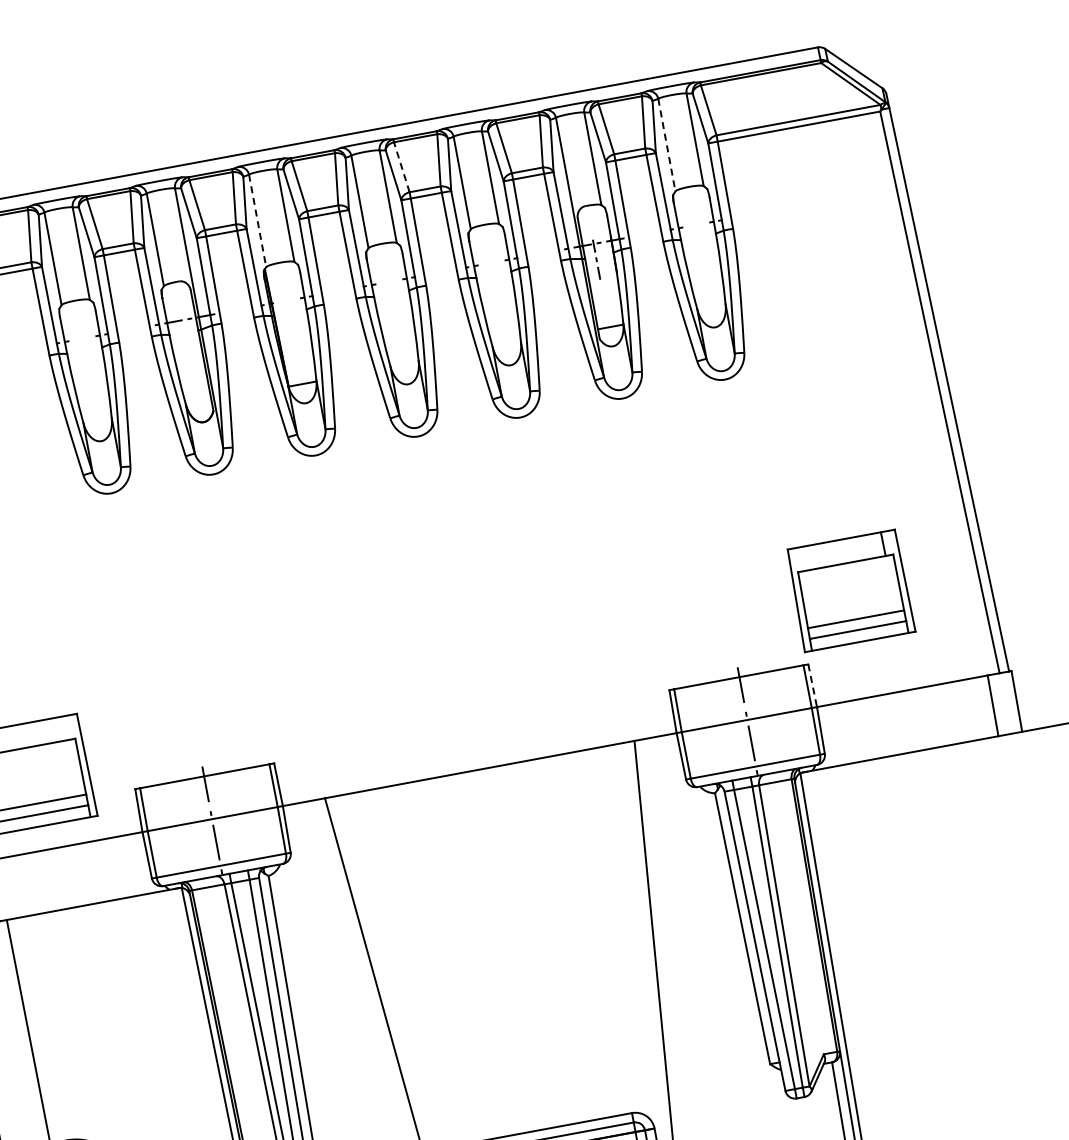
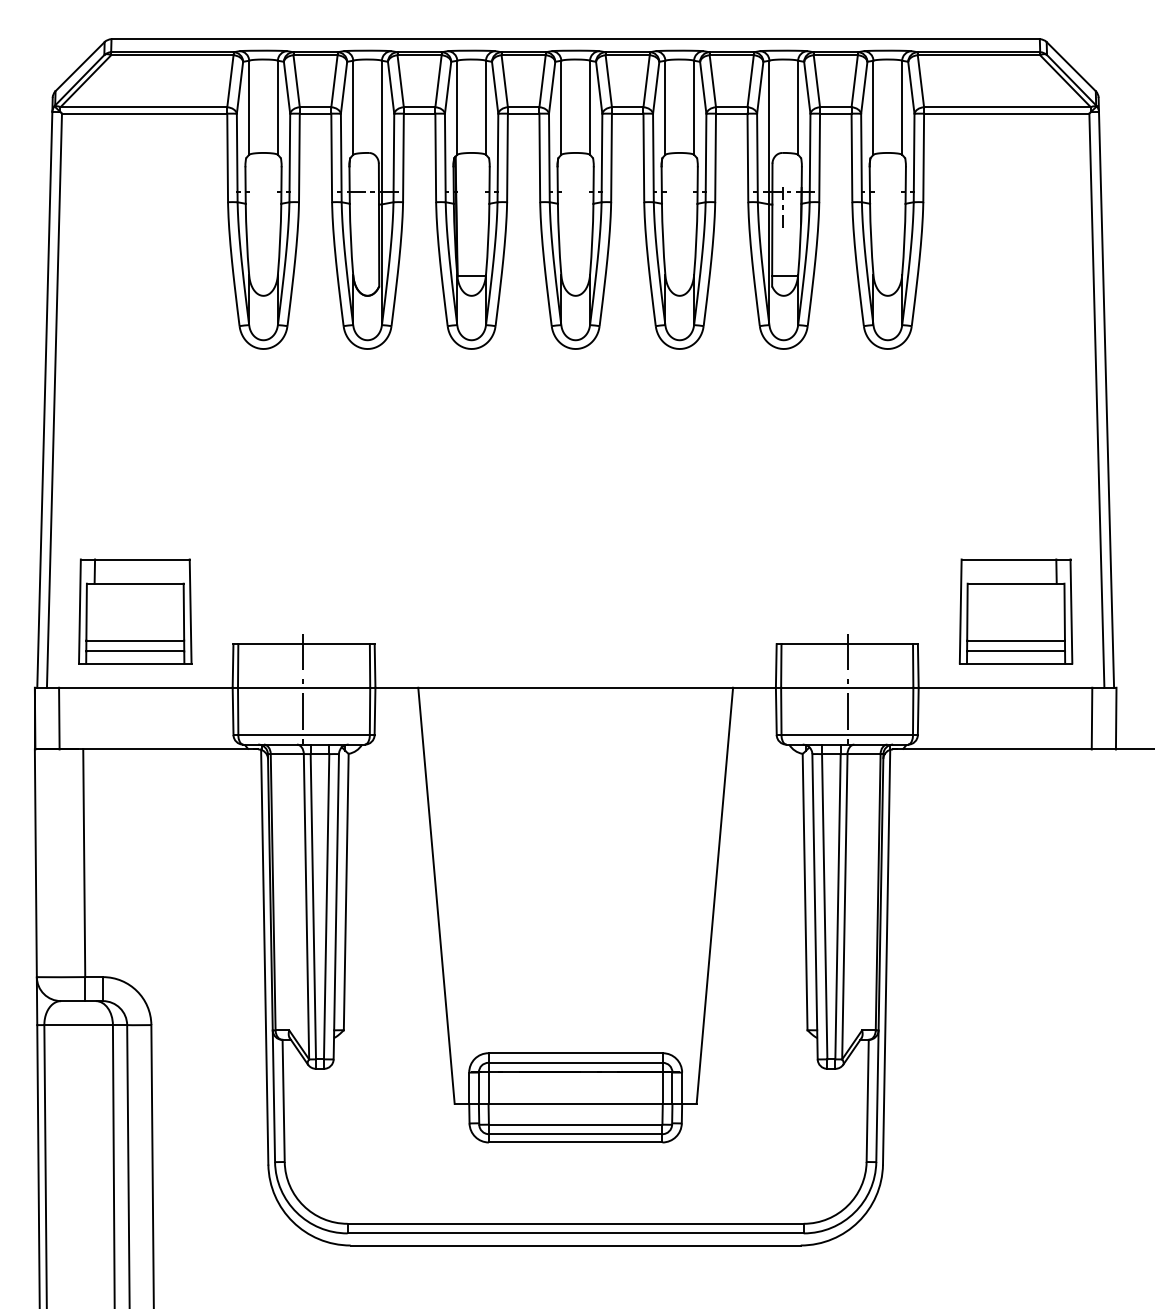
line: (667, 145) -> (873, 108), dashed -> solid
line: (401, 166) -> (608, 80), dashed -> solid
line: (257, 221) -> (457, 108), dashed -> solid
part: (850, 590) -> (1015, 611), moved
line: (812, 685) -> (918, 665), dashed -> solid

